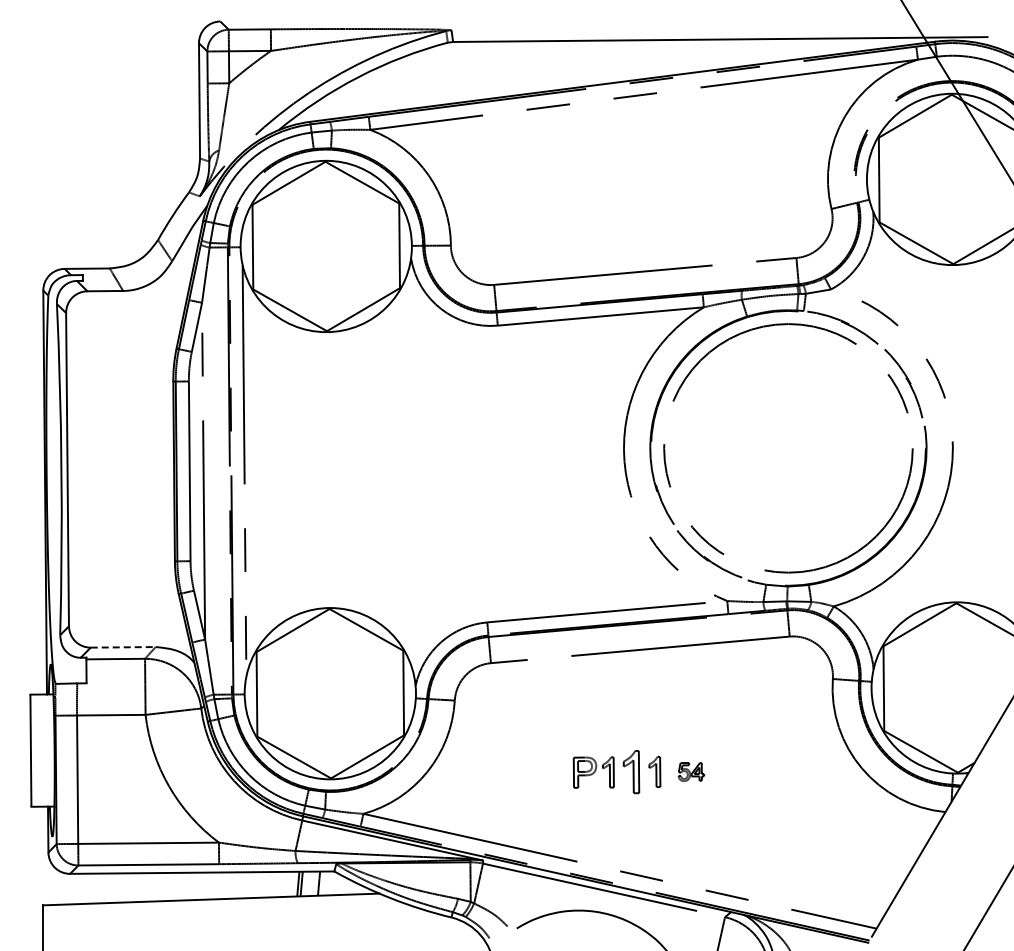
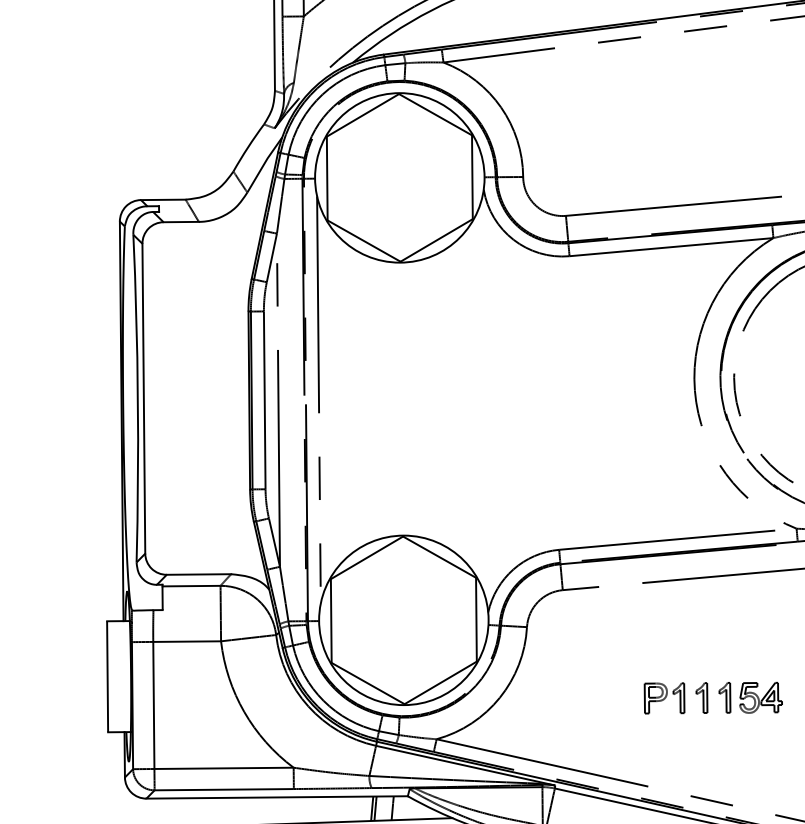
line: (123, 647) -> (199, 574), dashed -> solid
part: (691, 771) -> (761, 697), size x1.67
part: (631, 772) -> (701, 698), size x0.71

